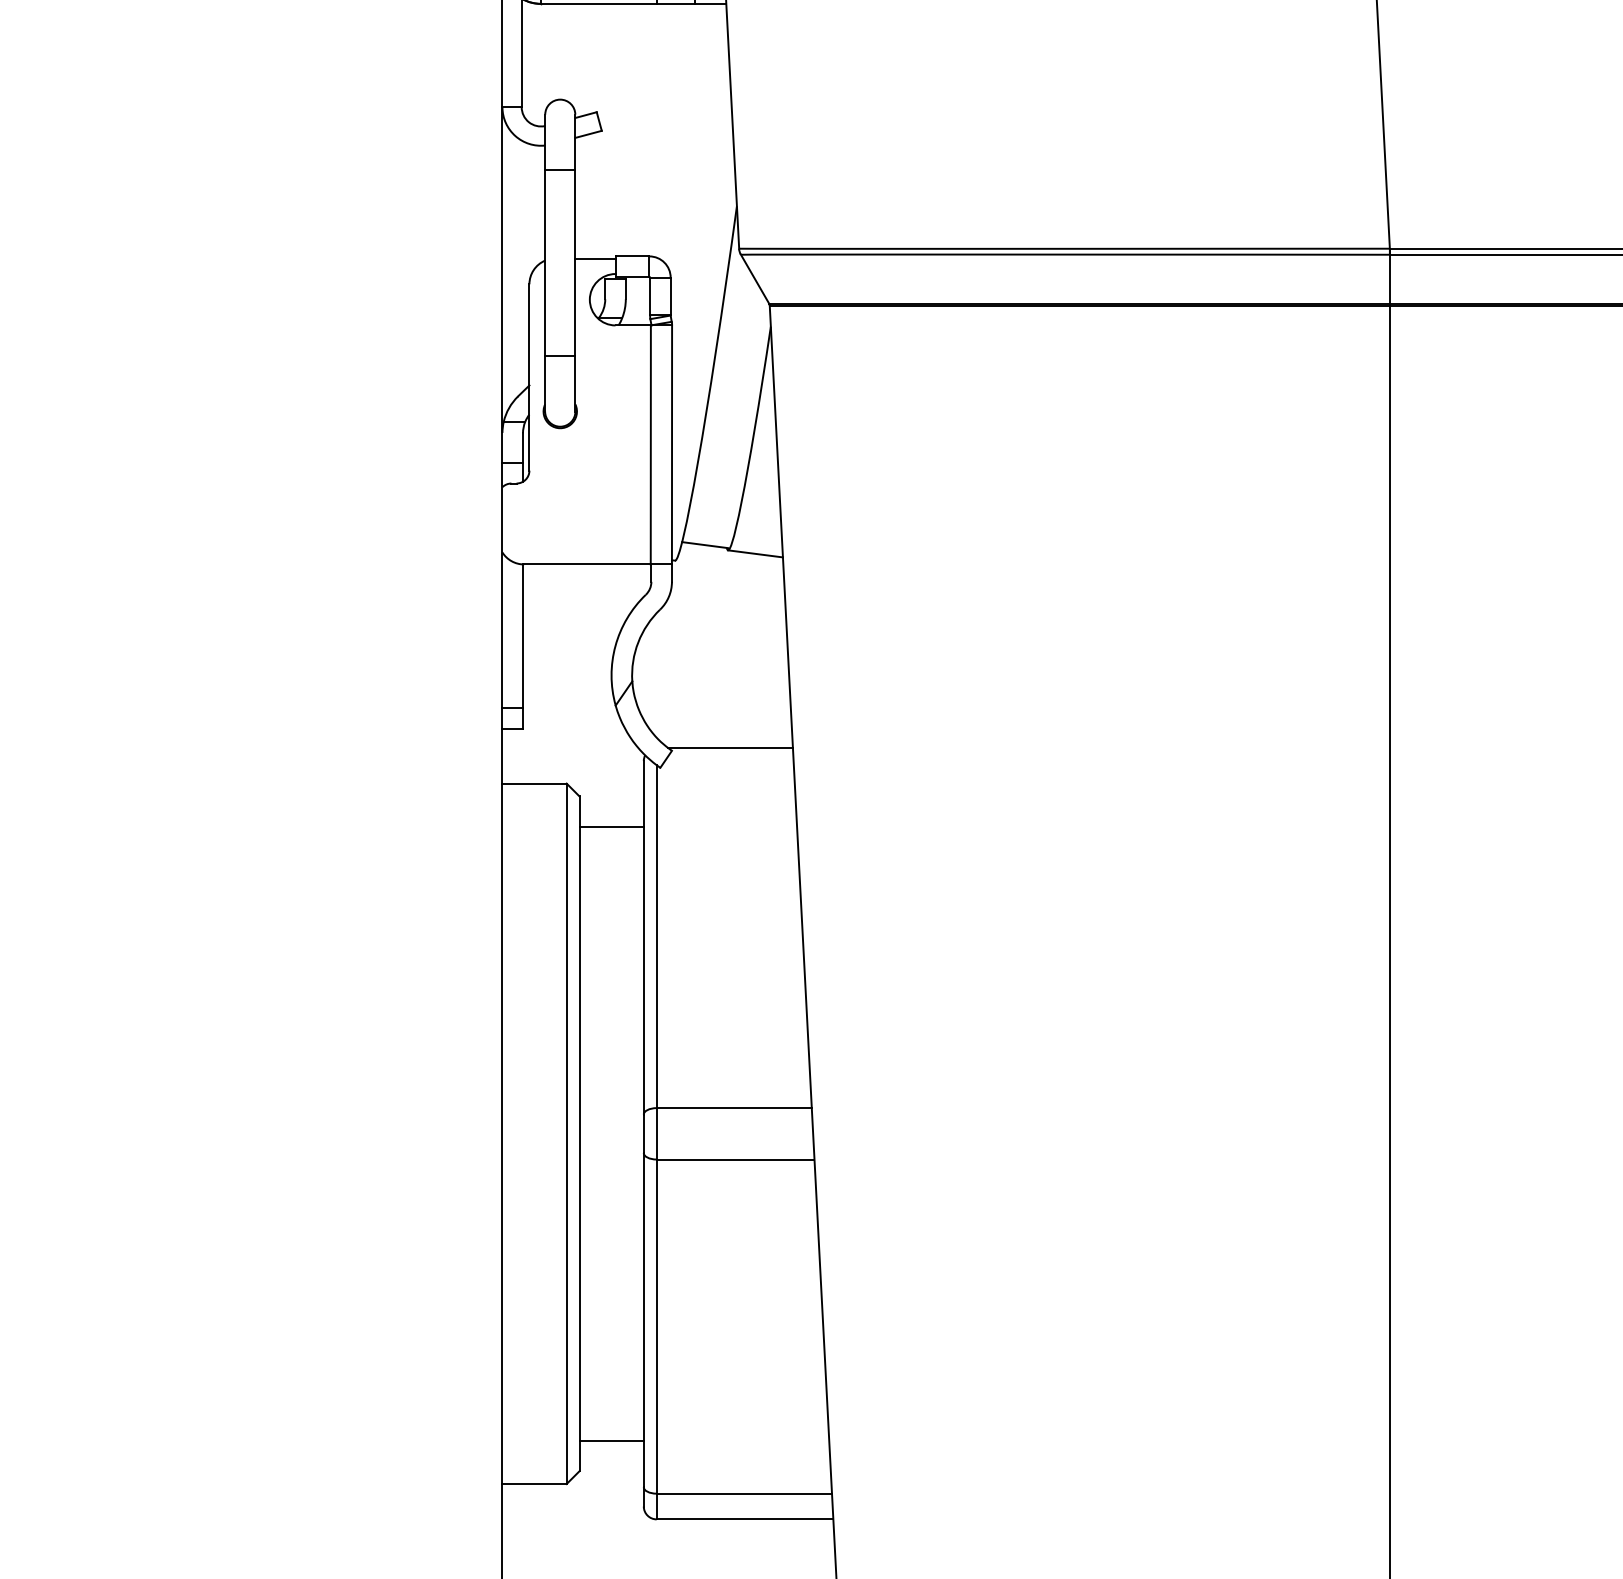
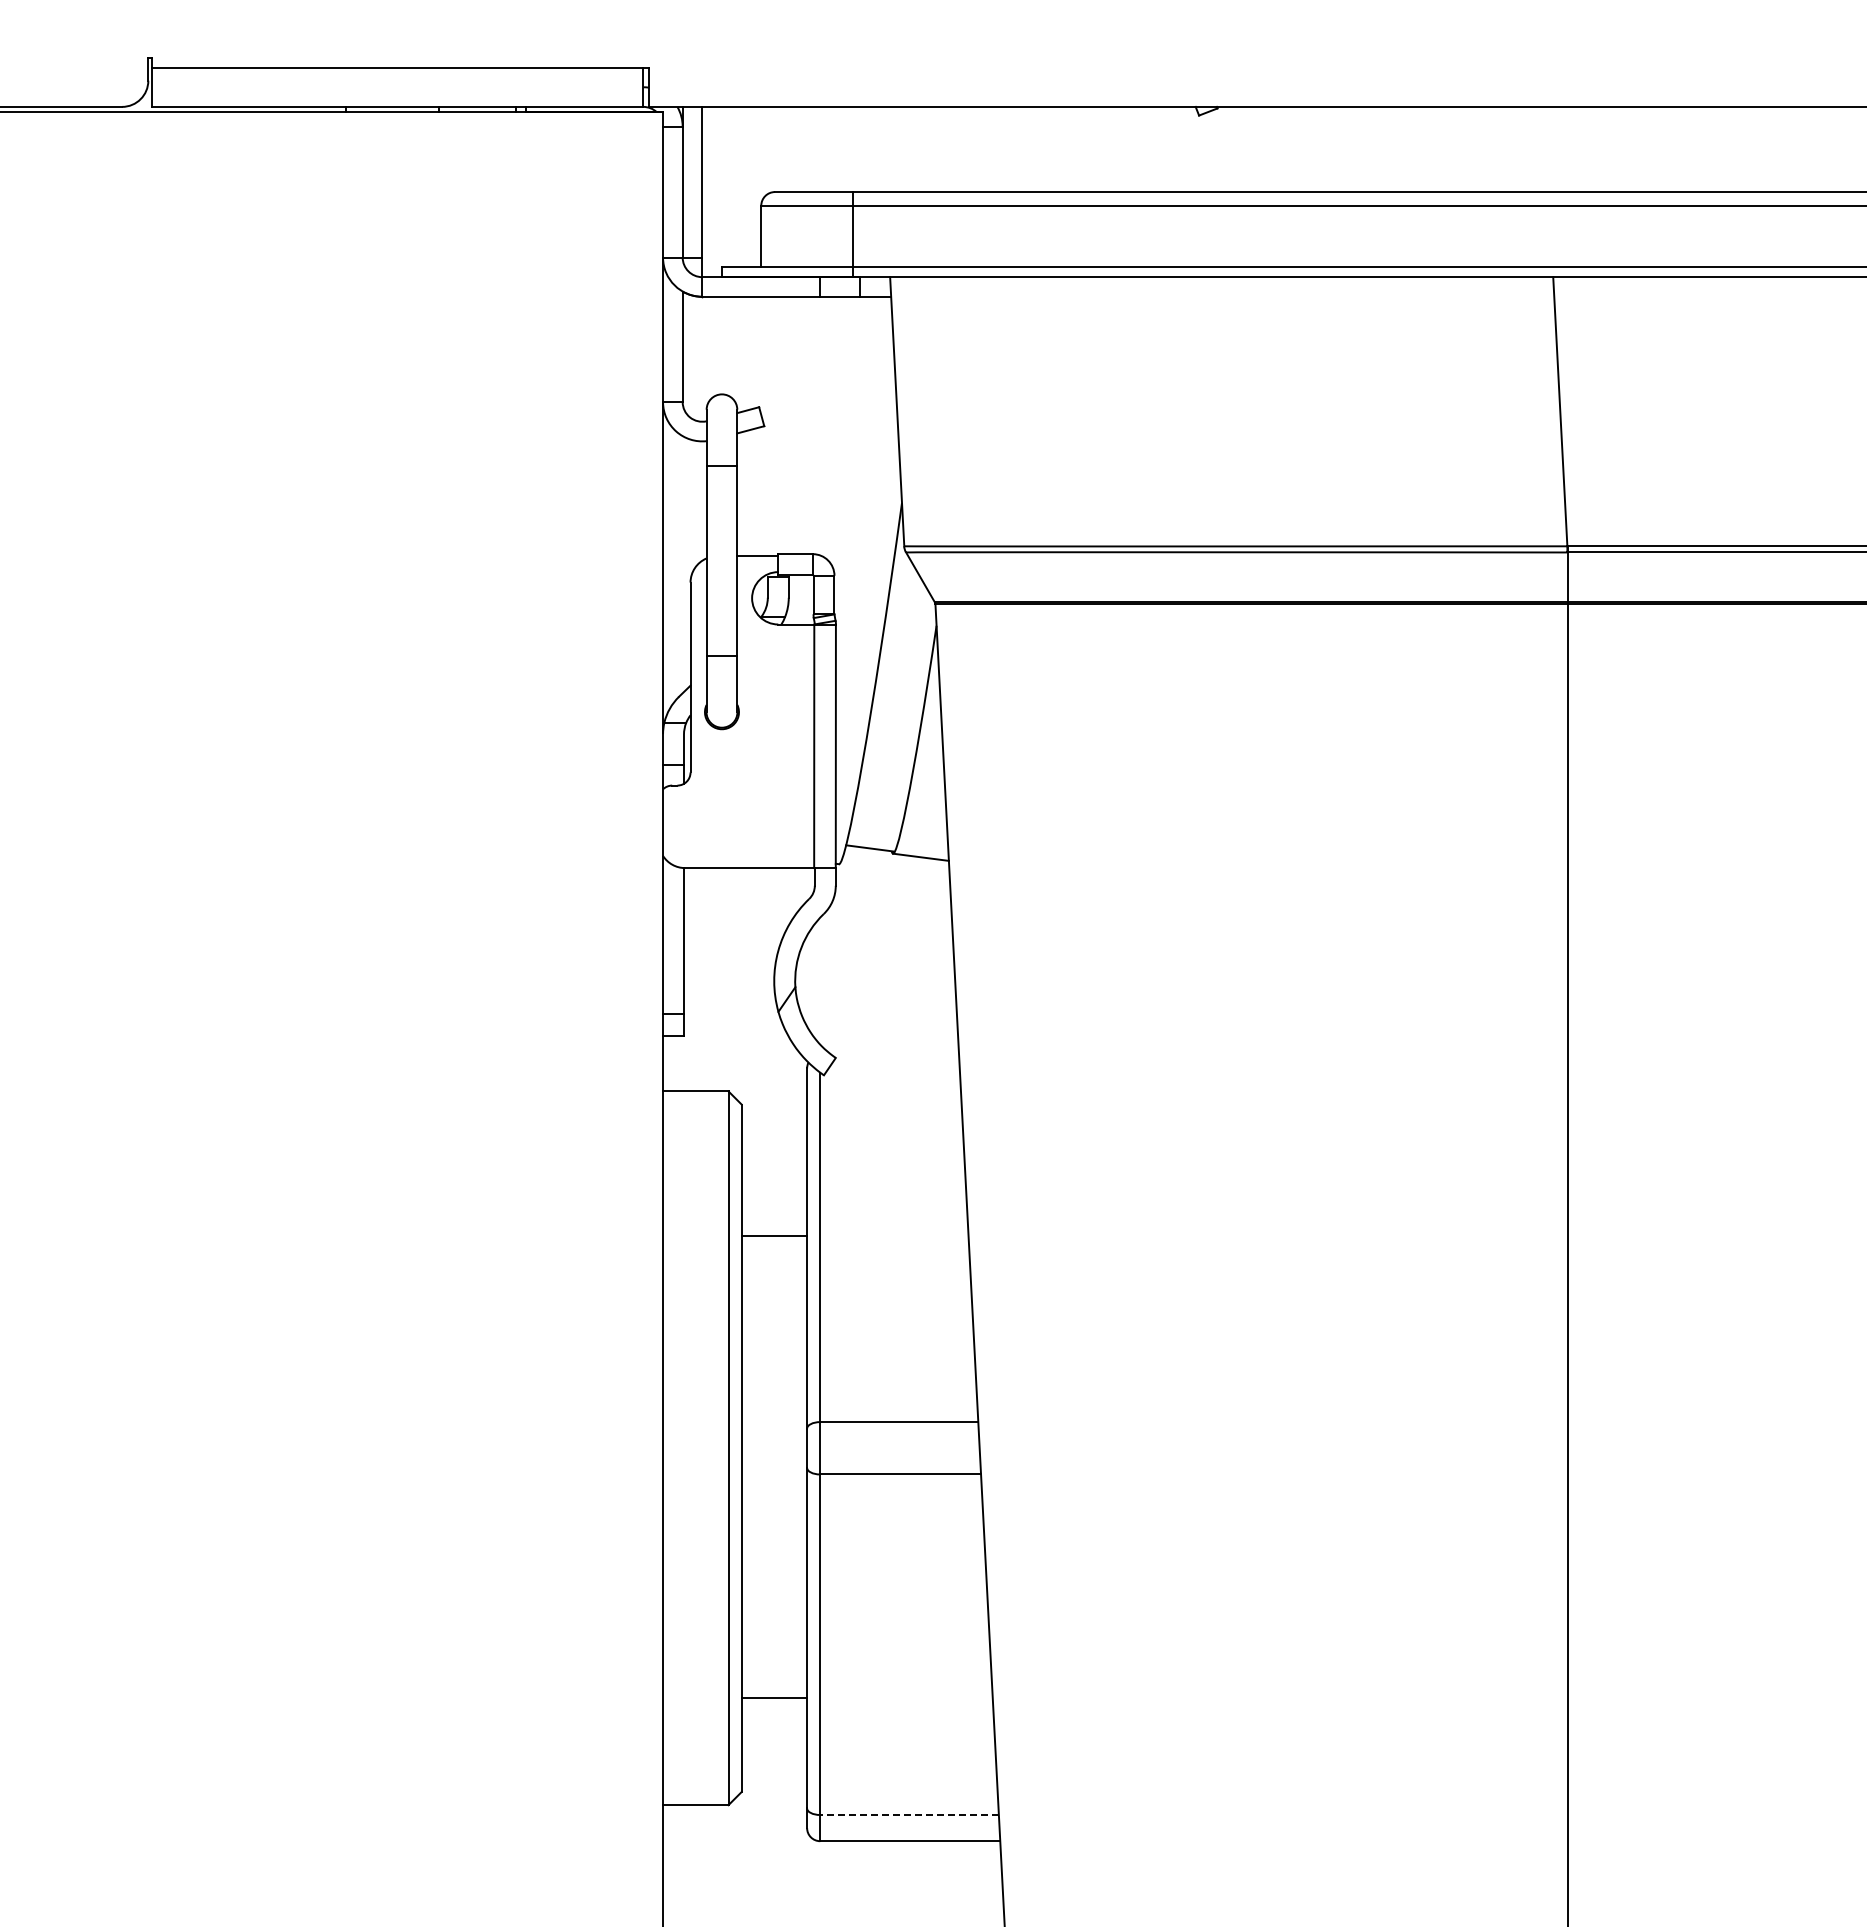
line: (730, 748) -> (895, 1055), removed
line: (611, 826) -> (774, 1236), moved
line: (611, 1441) -> (774, 1698), moved
line: (744, 1494) -> (909, 1815), solid -> dashed

